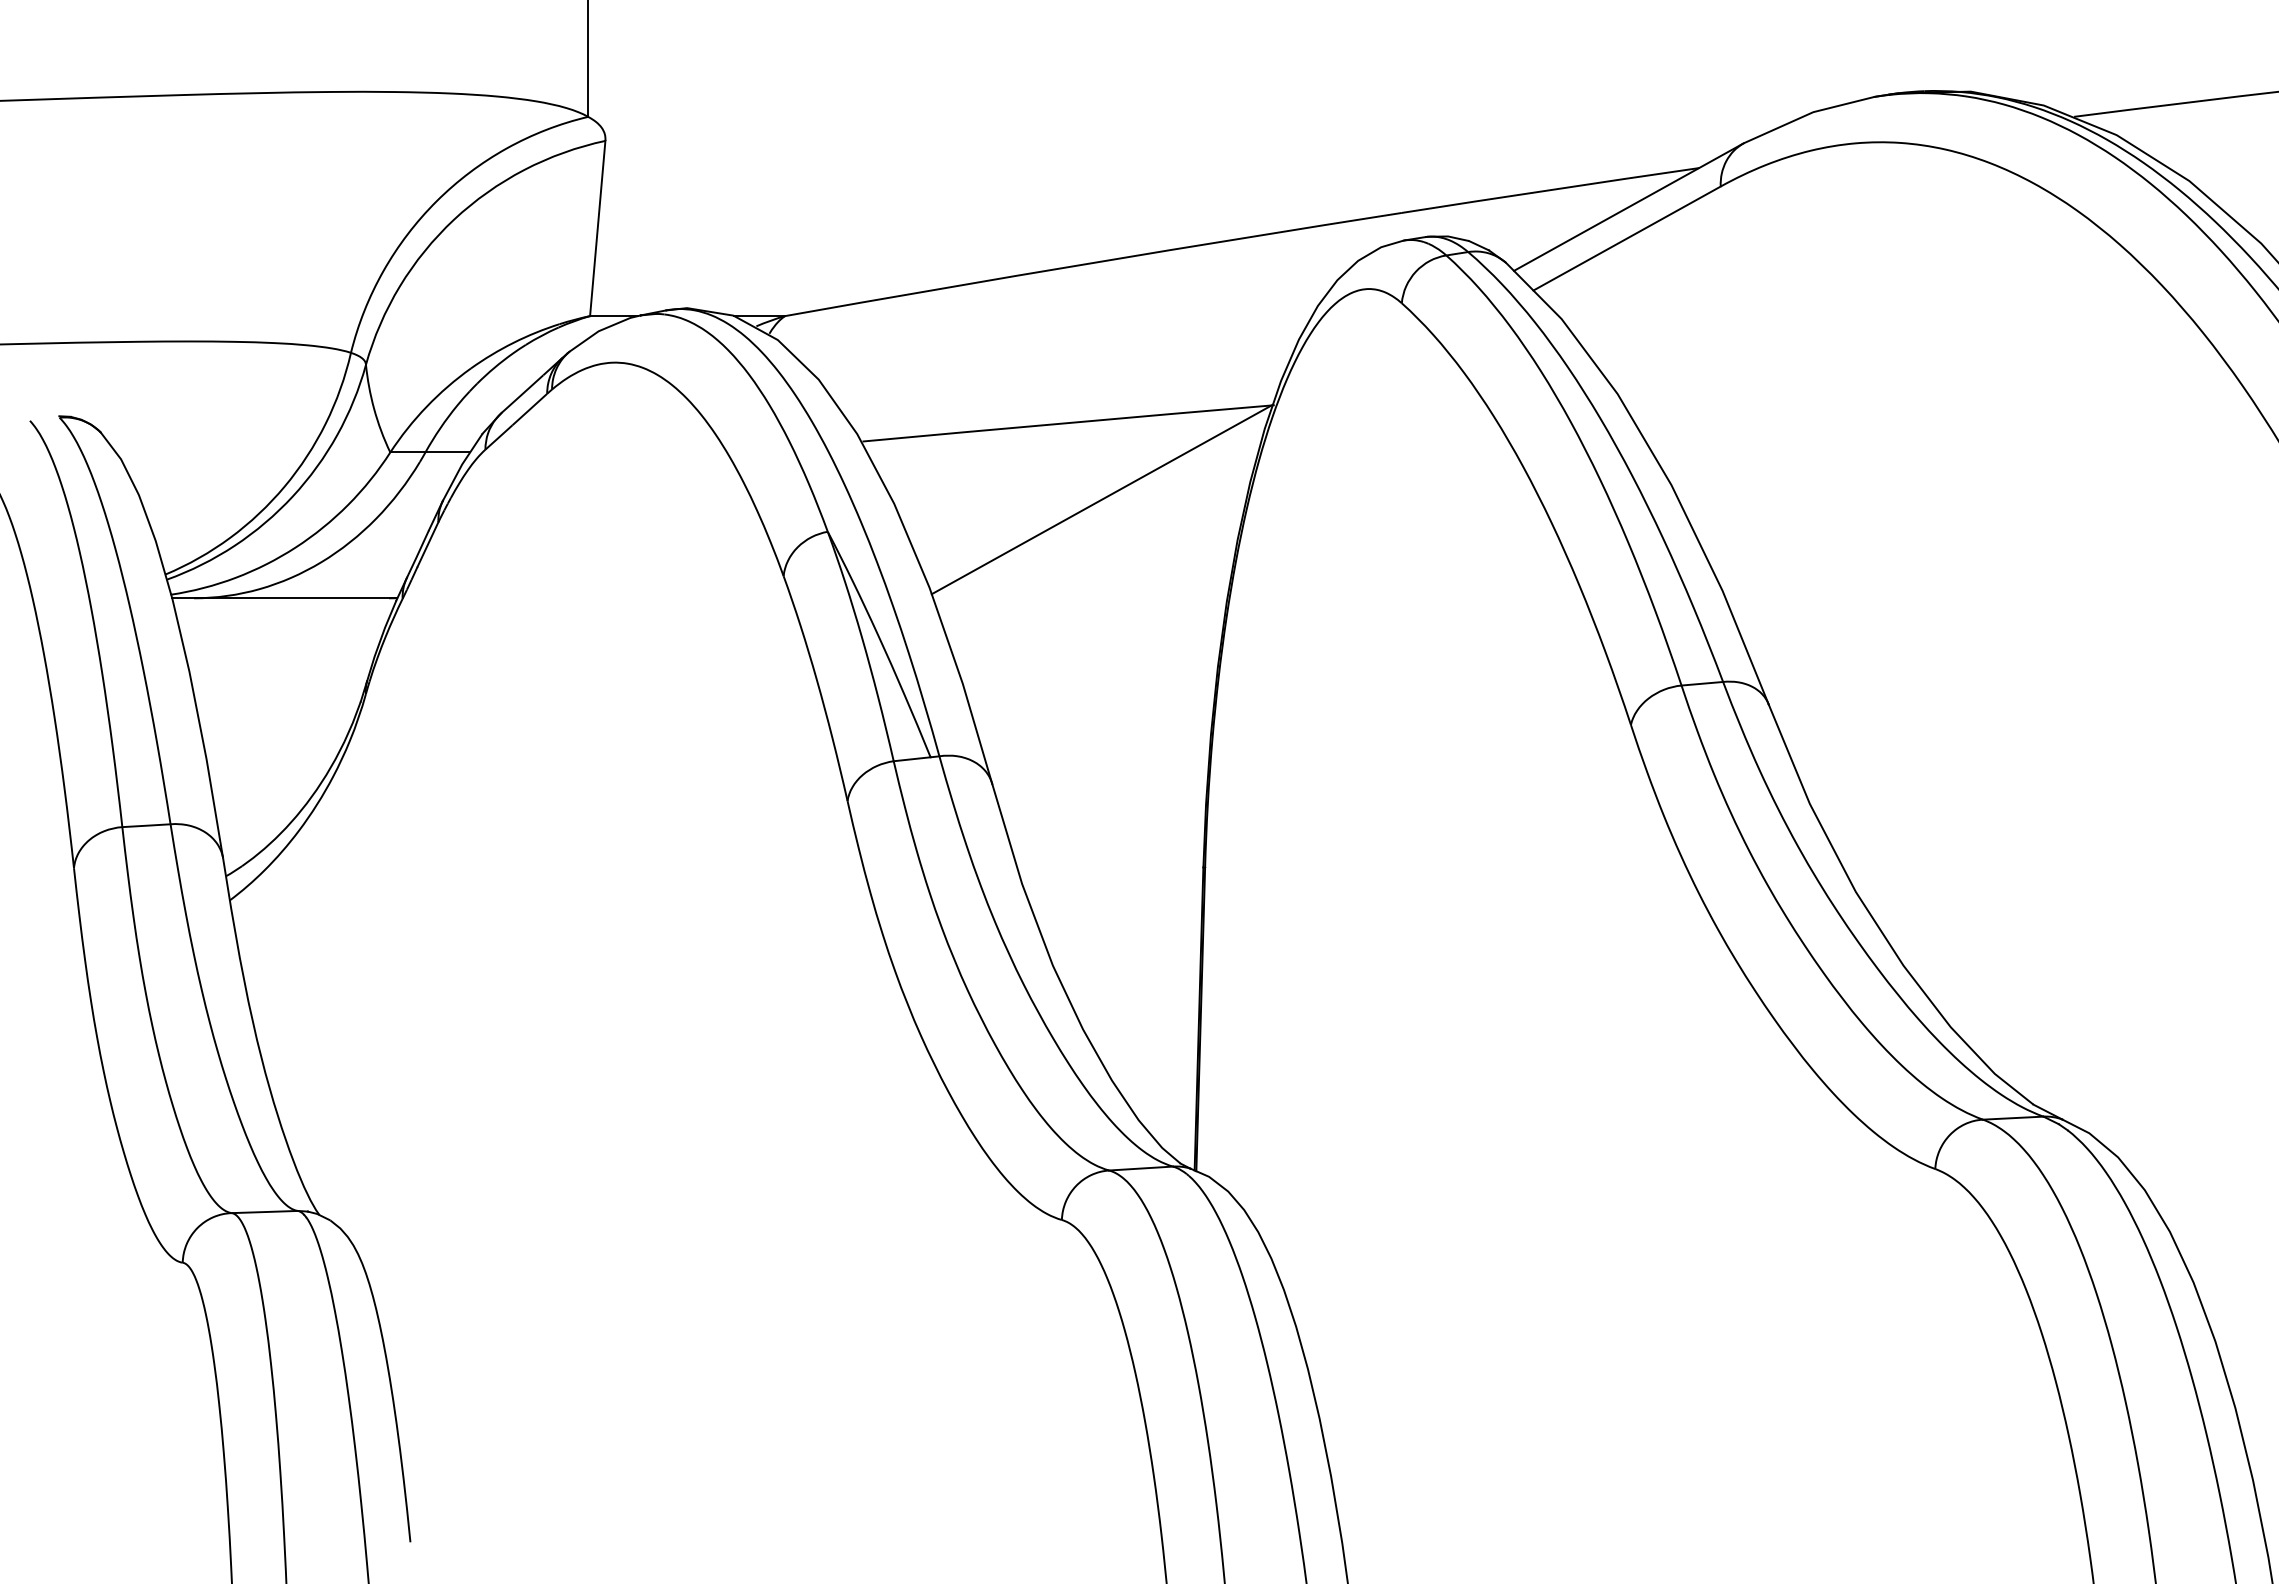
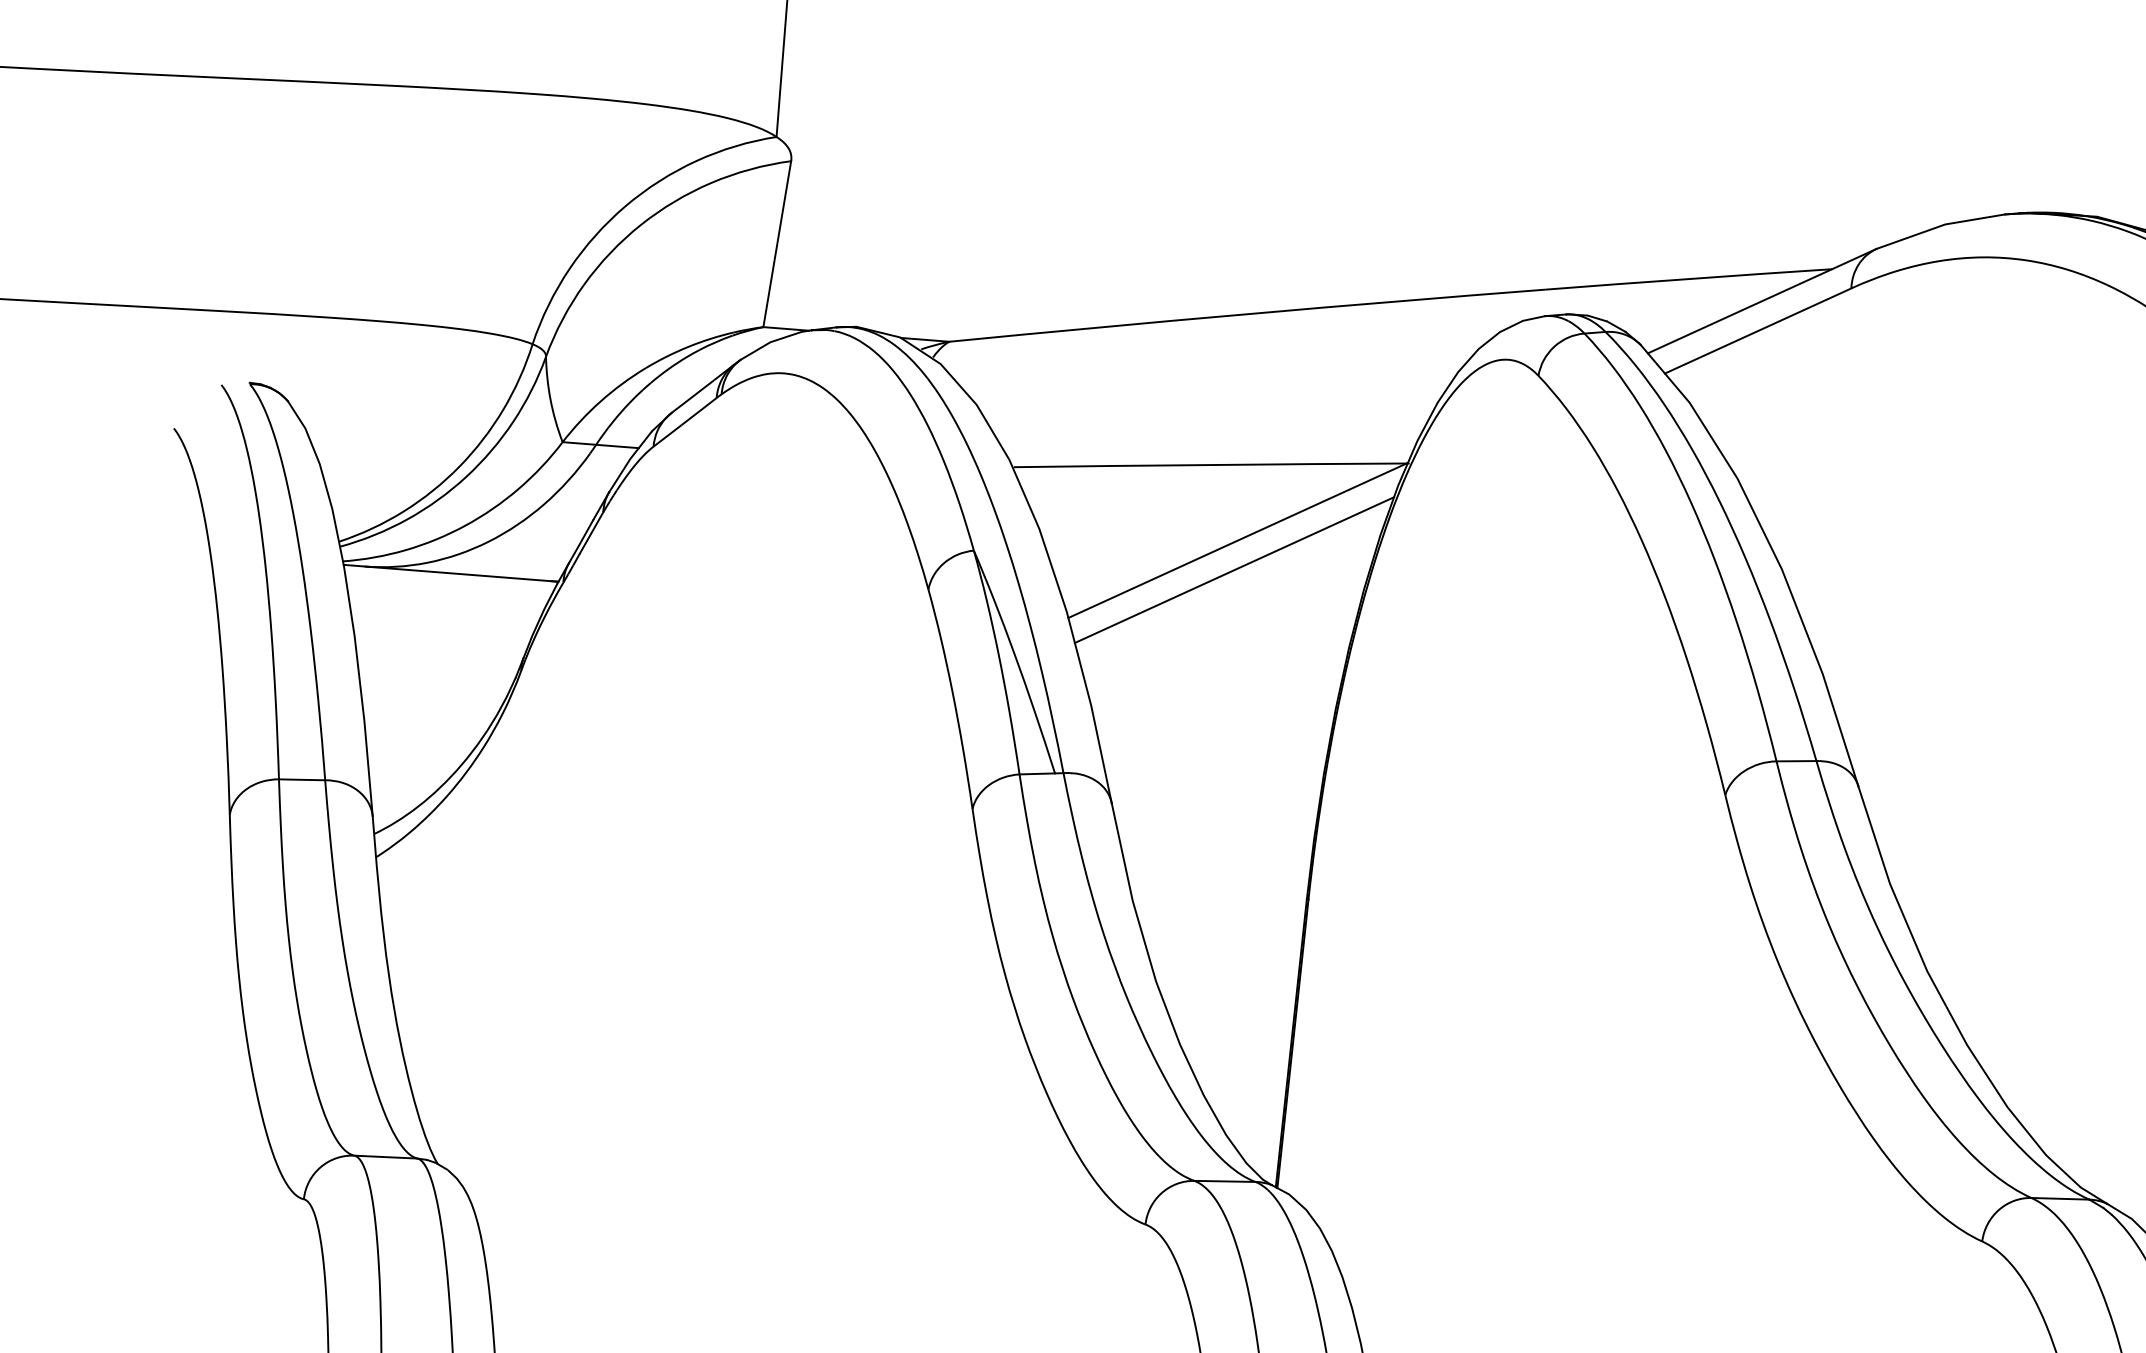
line: (1100, 530) -> (1234, 569), added

